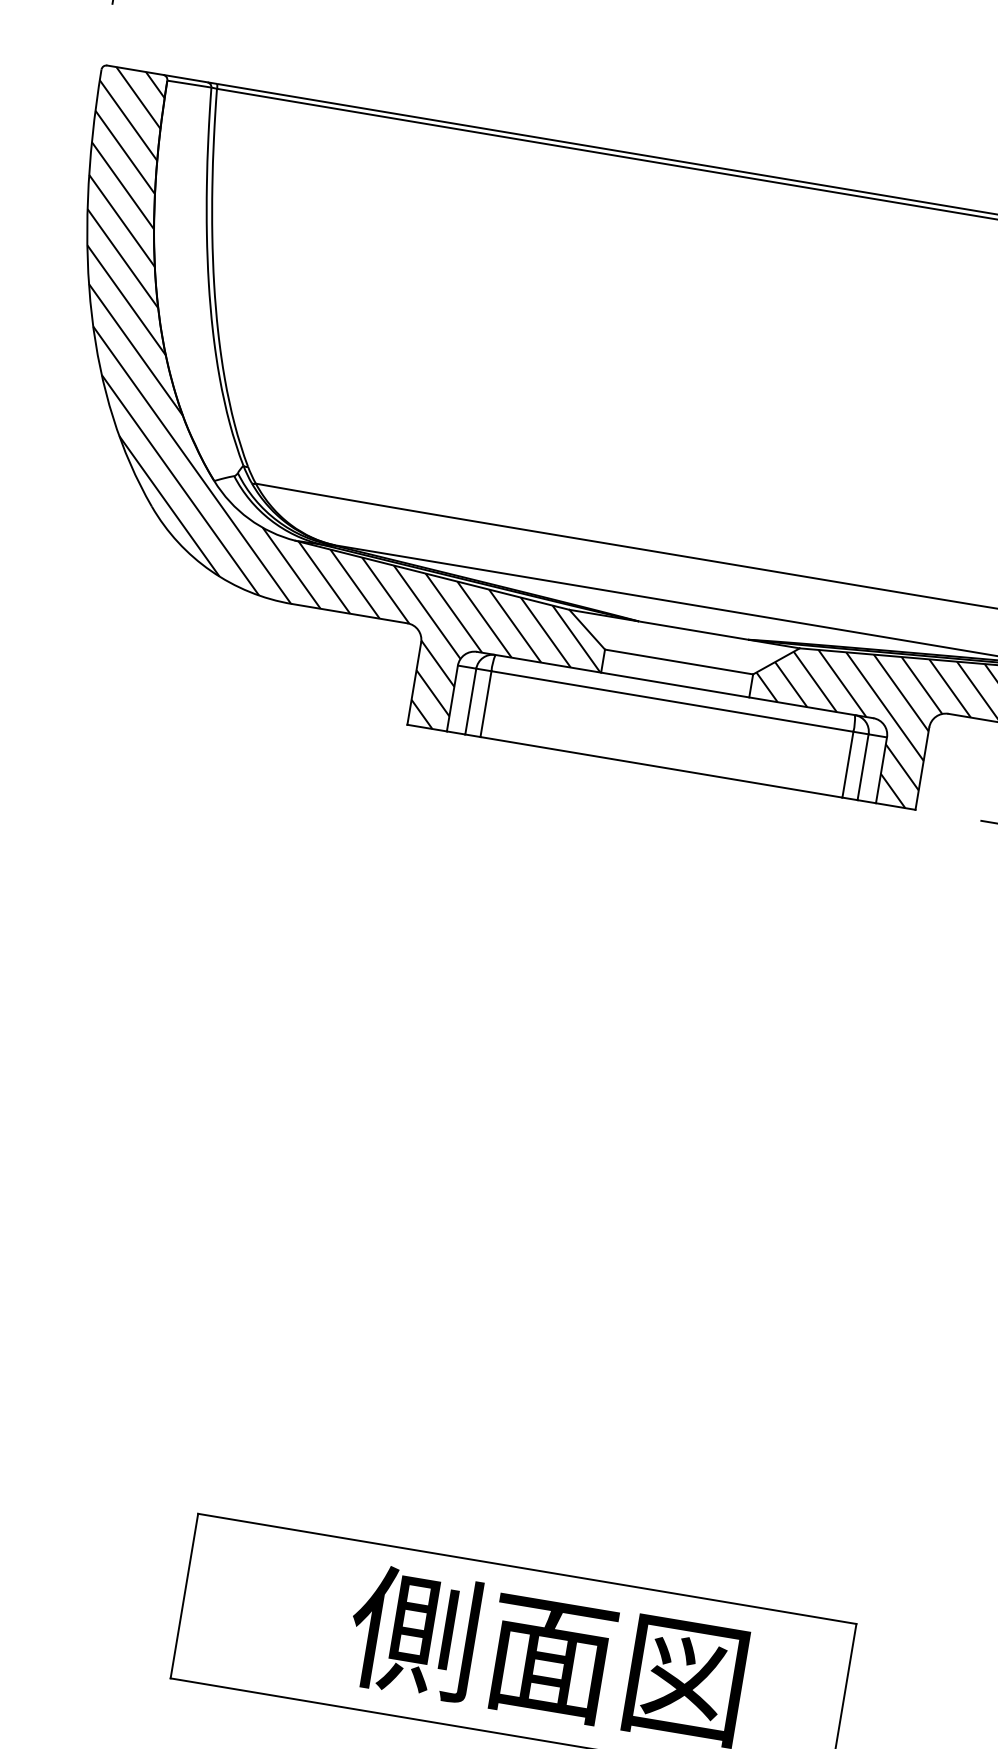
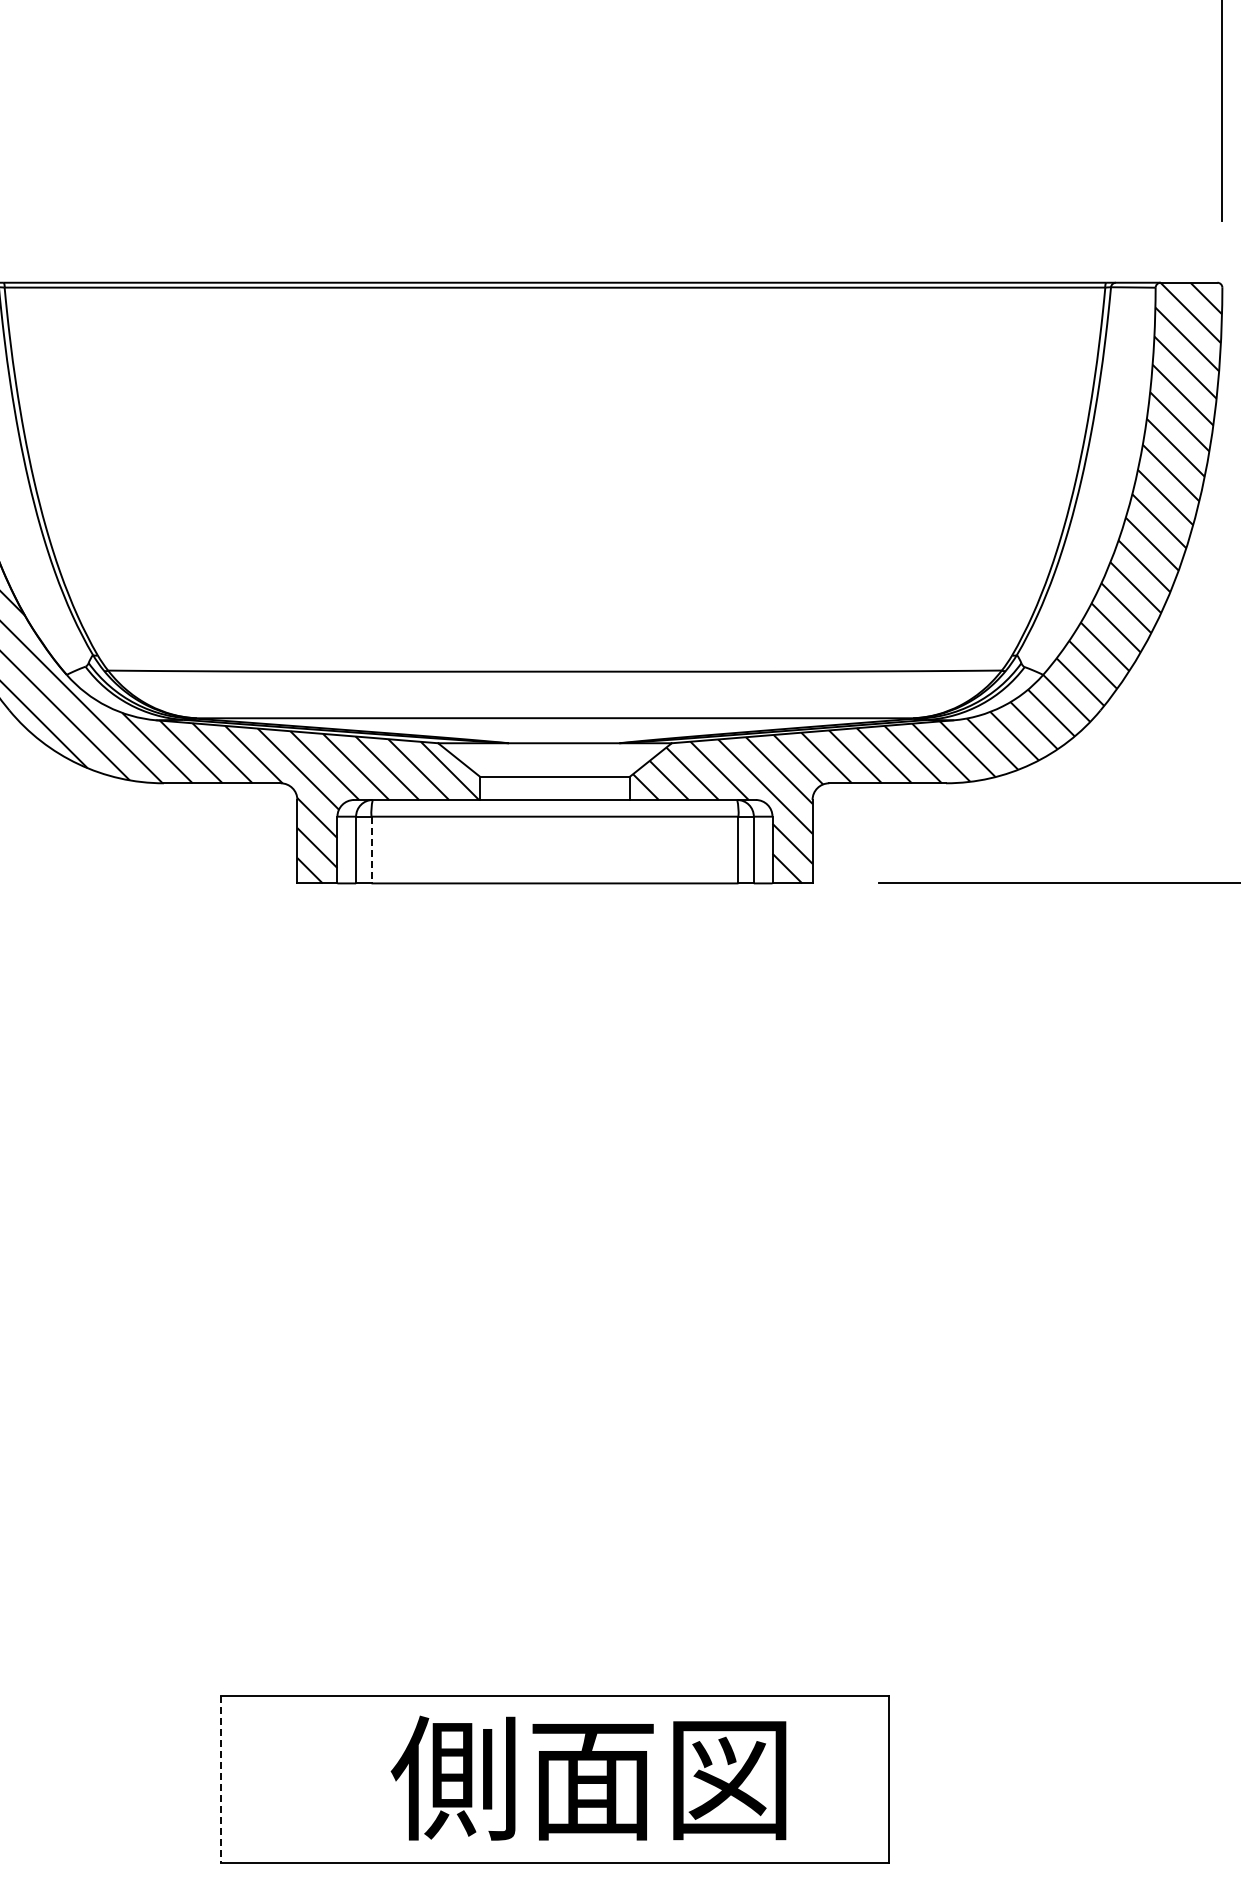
line: (485, 704) -> (371, 850), solid -> dashed
line: (184, 1597) -> (221, 1780), solid -> dashed

